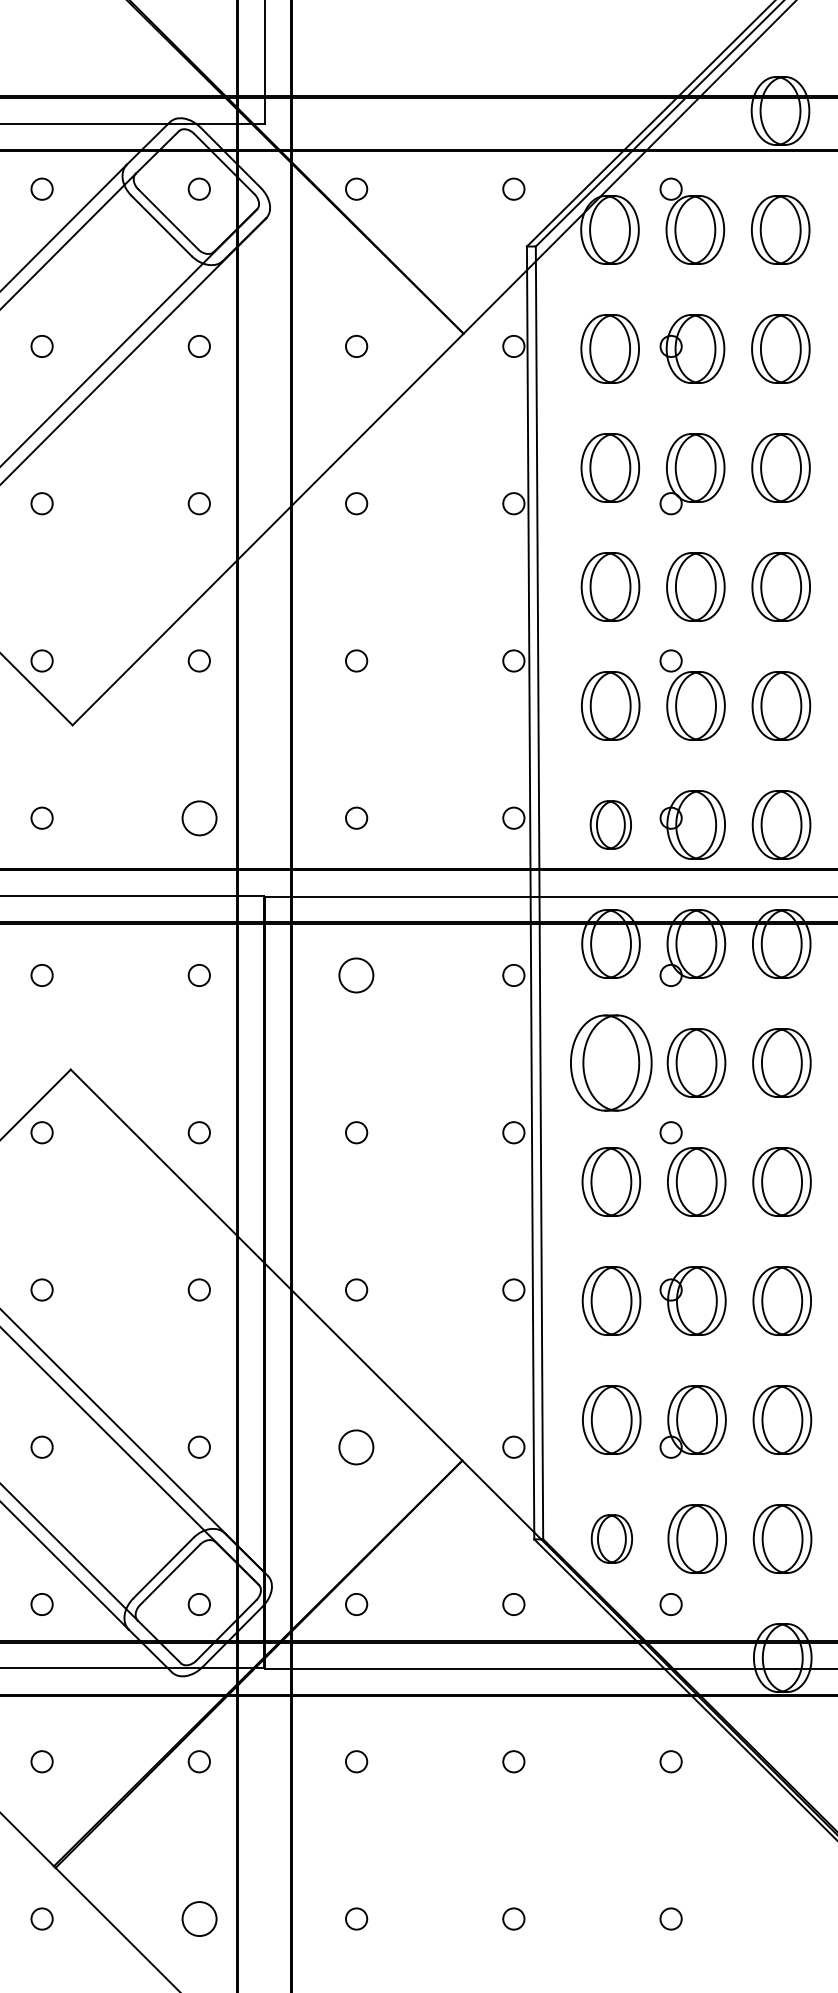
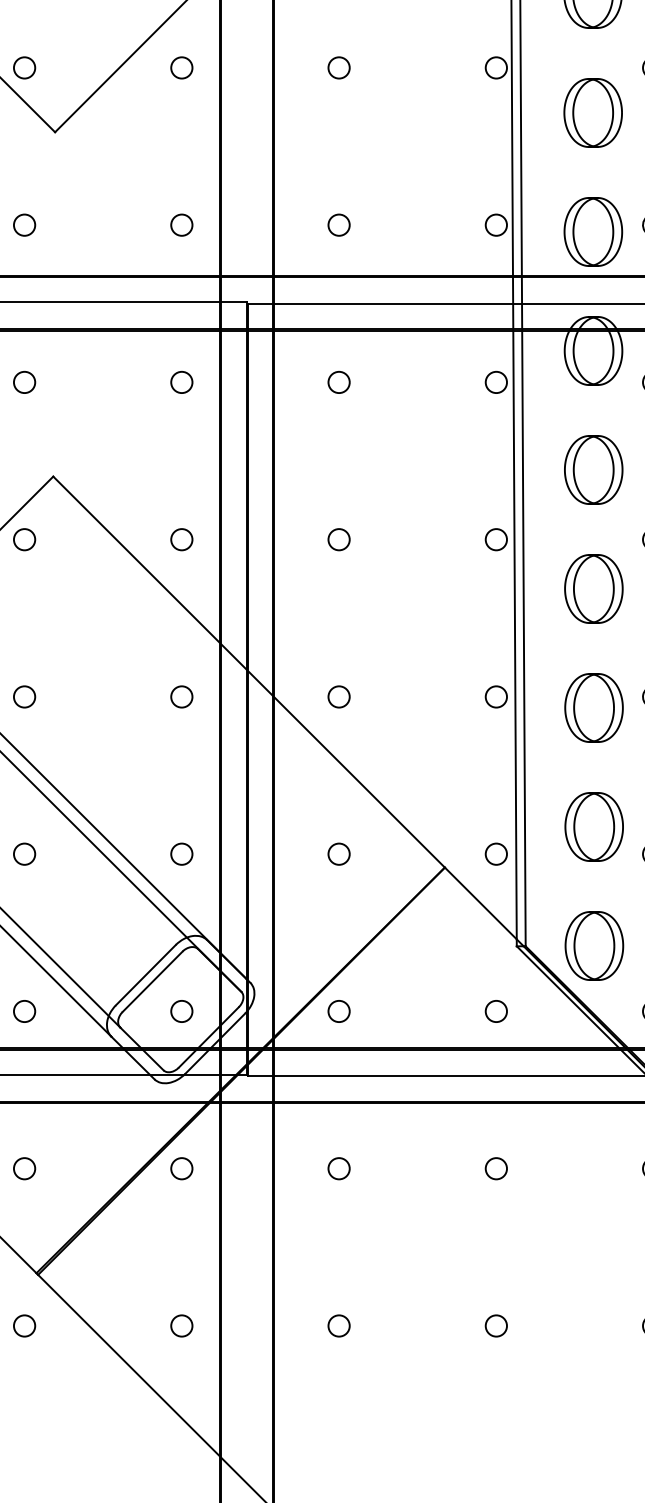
circle: (198, 817) -> (181, 224), size x0.62
part: (610, 824) -> (593, 231), size x1.43
circle: (356, 975) -> (339, 382), size x0.62
part: (610, 1062) -> (593, 469), size x0.71
circle: (356, 1446) -> (339, 853), size x0.62
part: (611, 1538) -> (594, 945), size x1.43
circle: (198, 1918) -> (181, 1325), size x0.62

